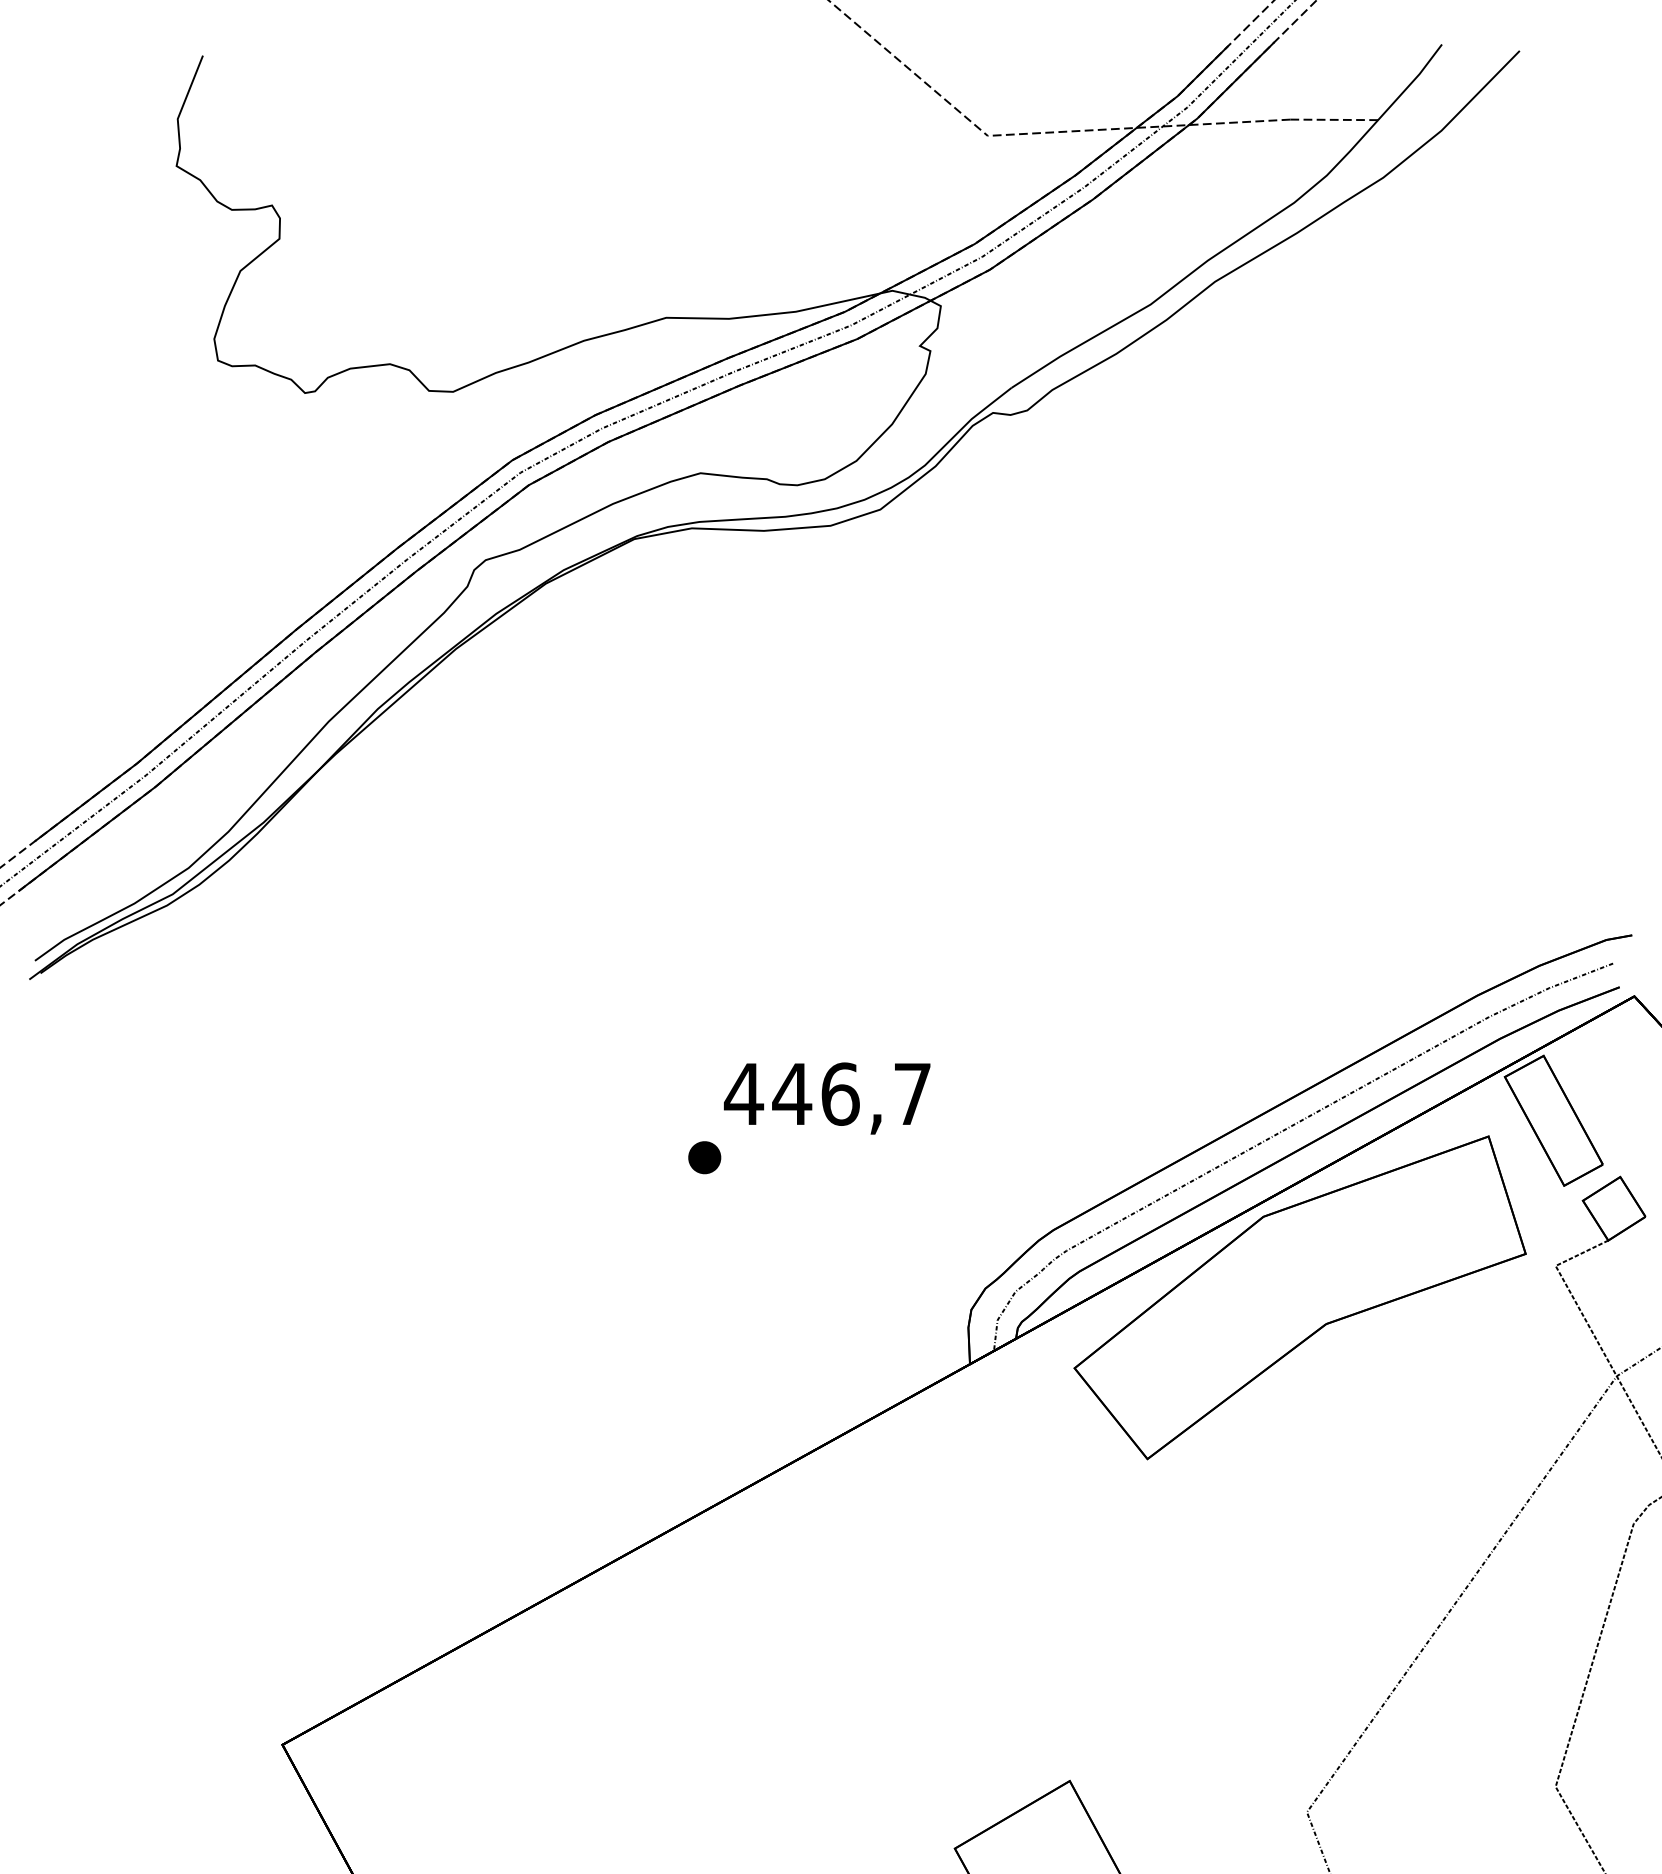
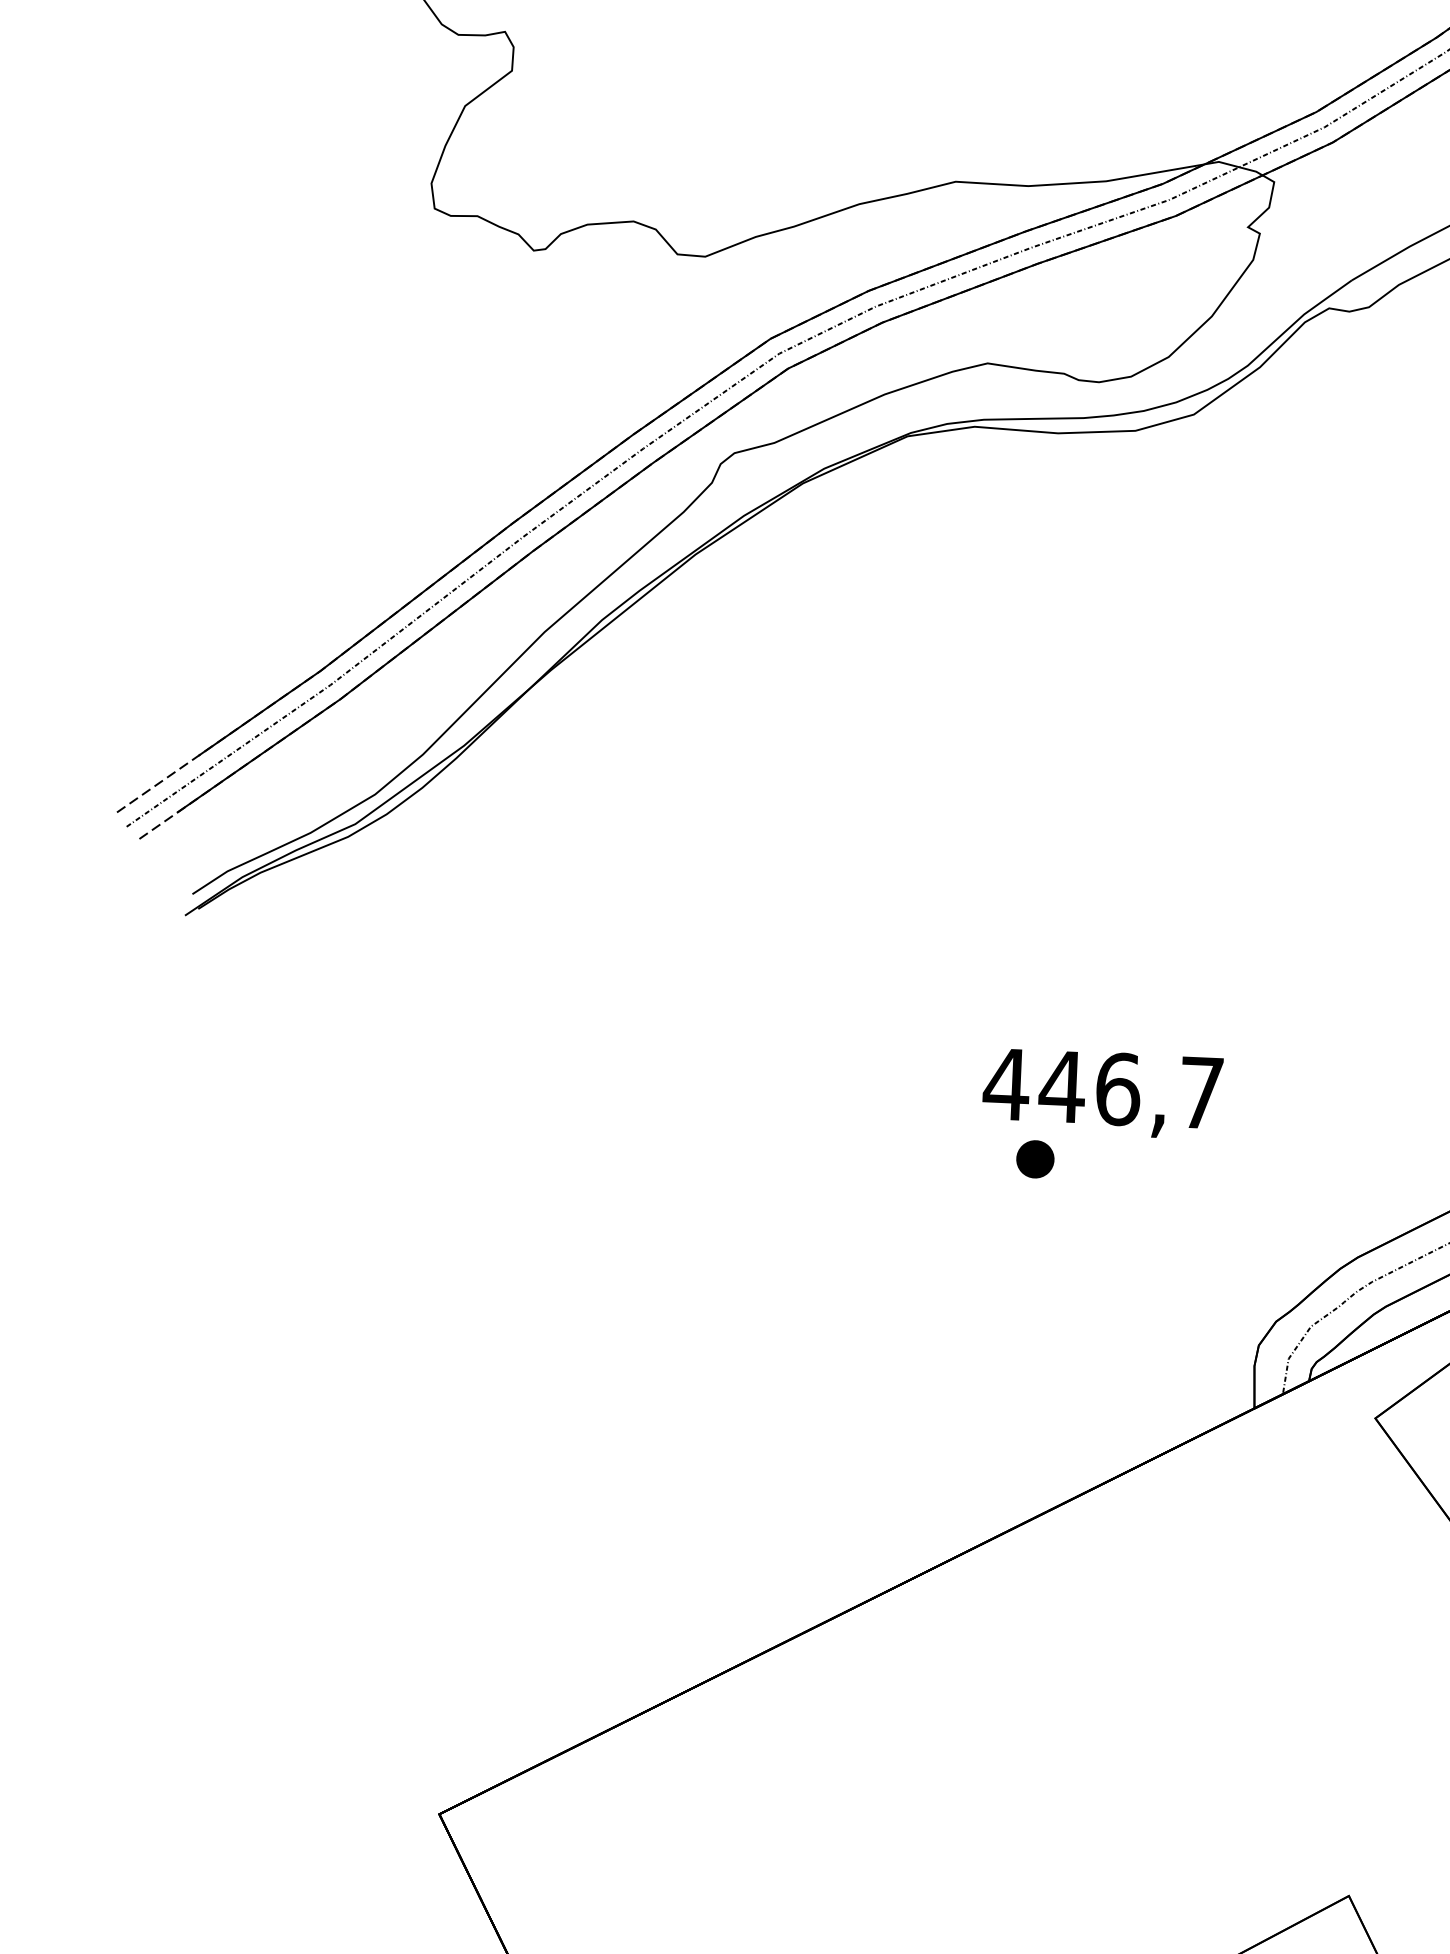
part: (704, 1157) -> (1035, 1159), moved

